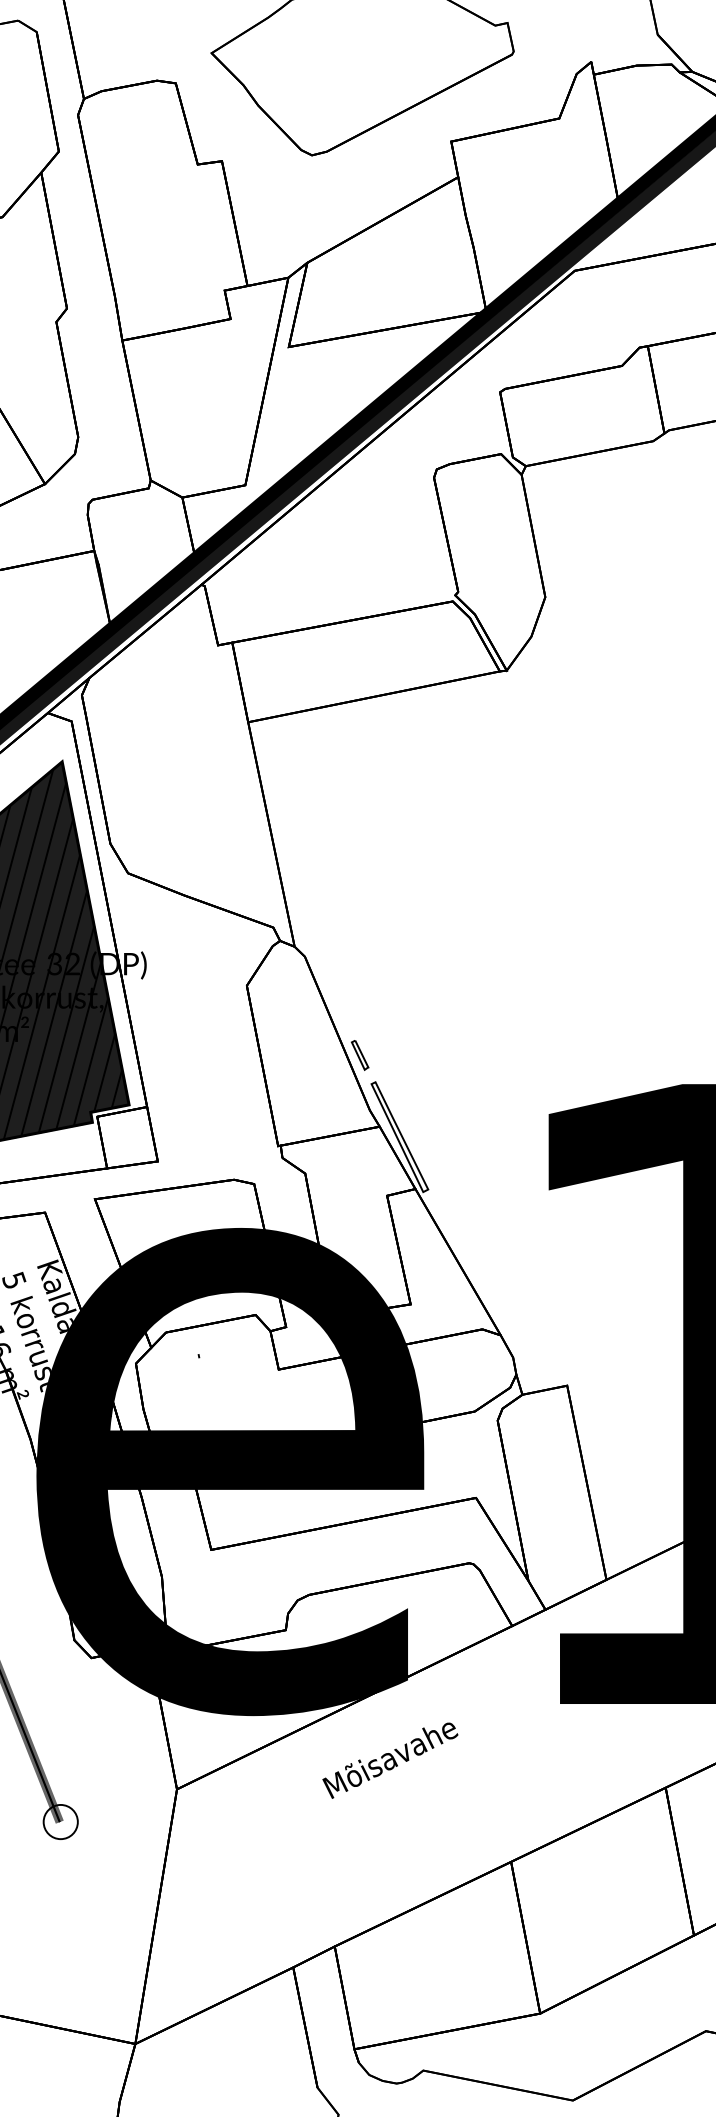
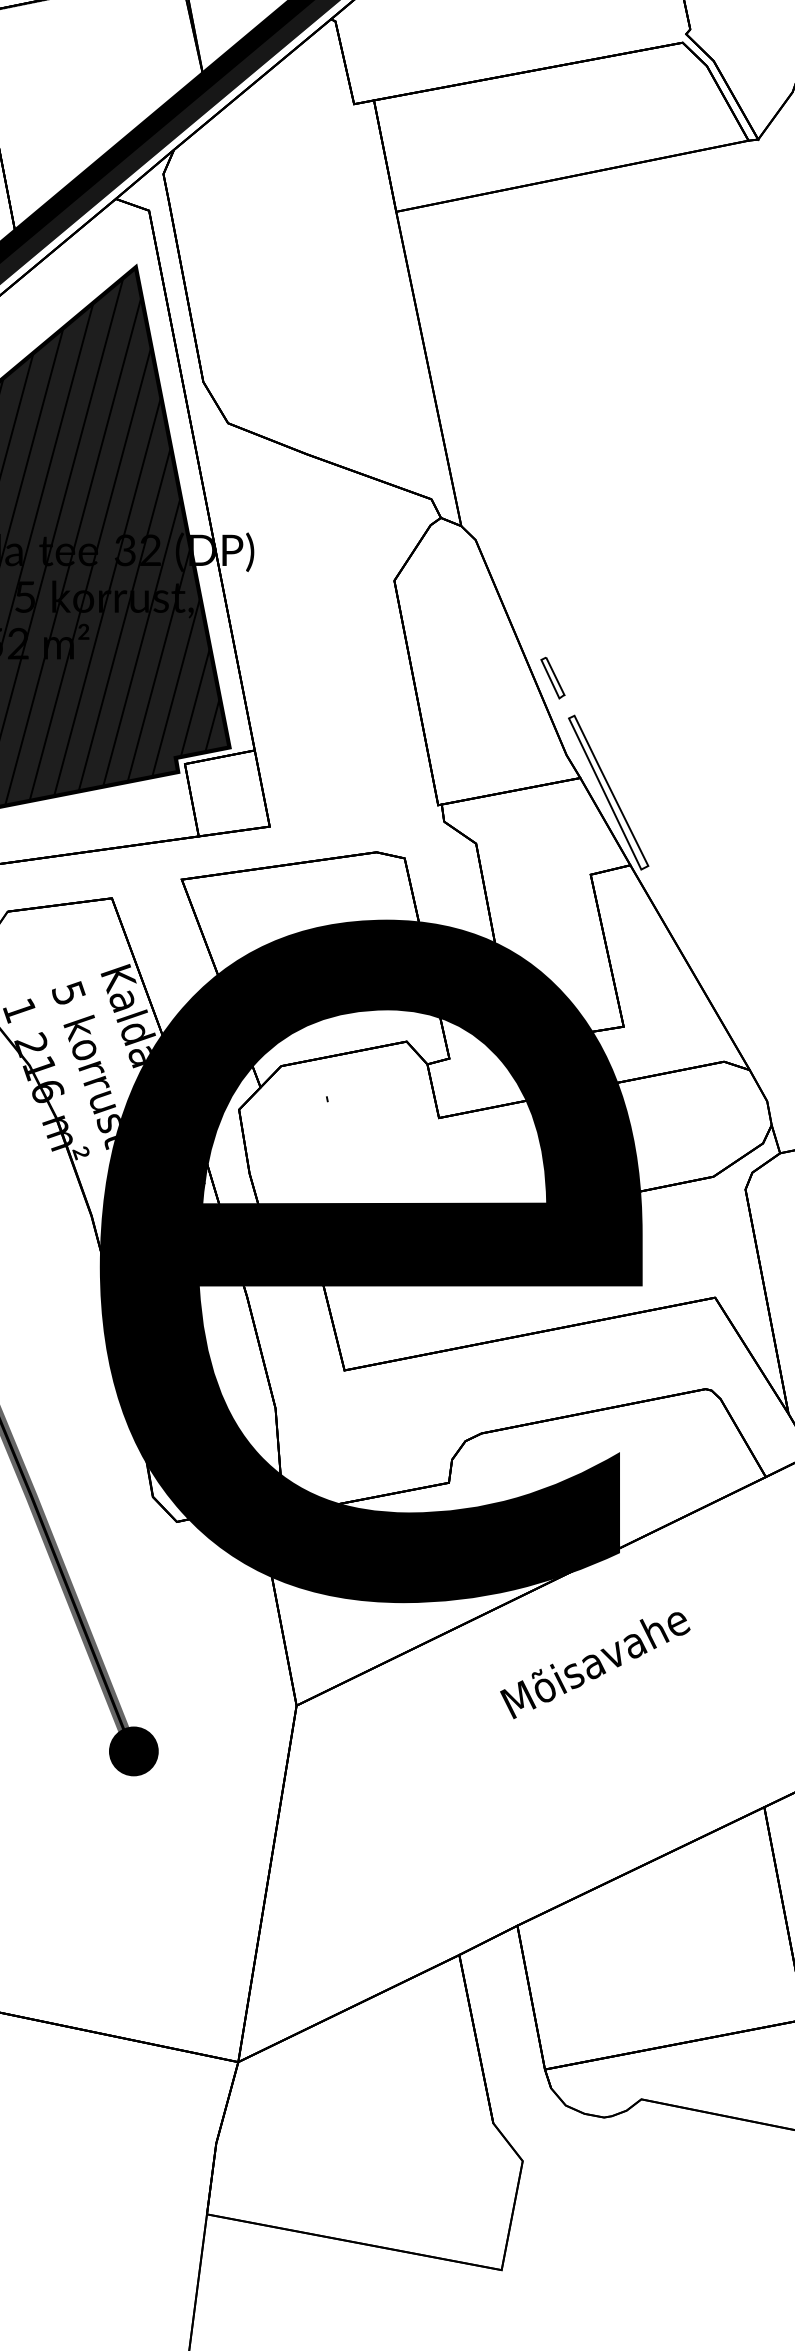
fill: (60, 1821) -> (133, 1750), added

